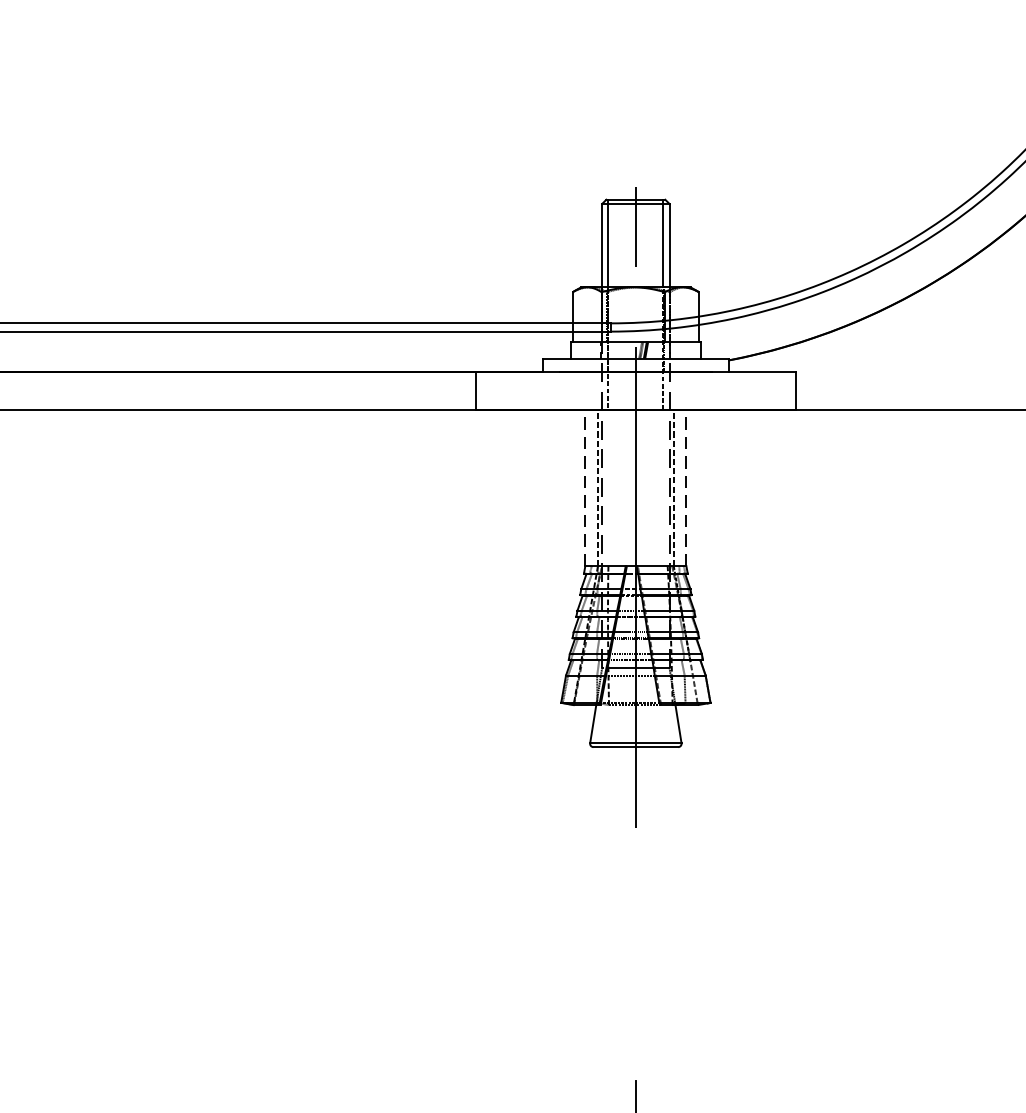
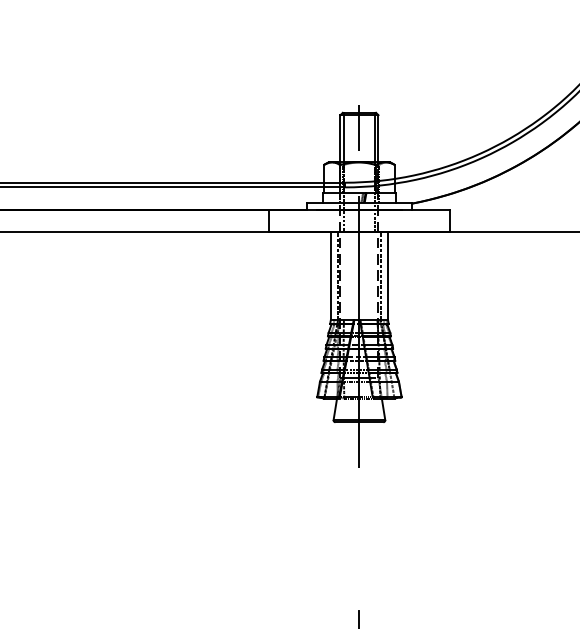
line: (584, 487) -> (330, 275), dashed -> solid
line: (687, 487) -> (388, 275), dashed -> solid

